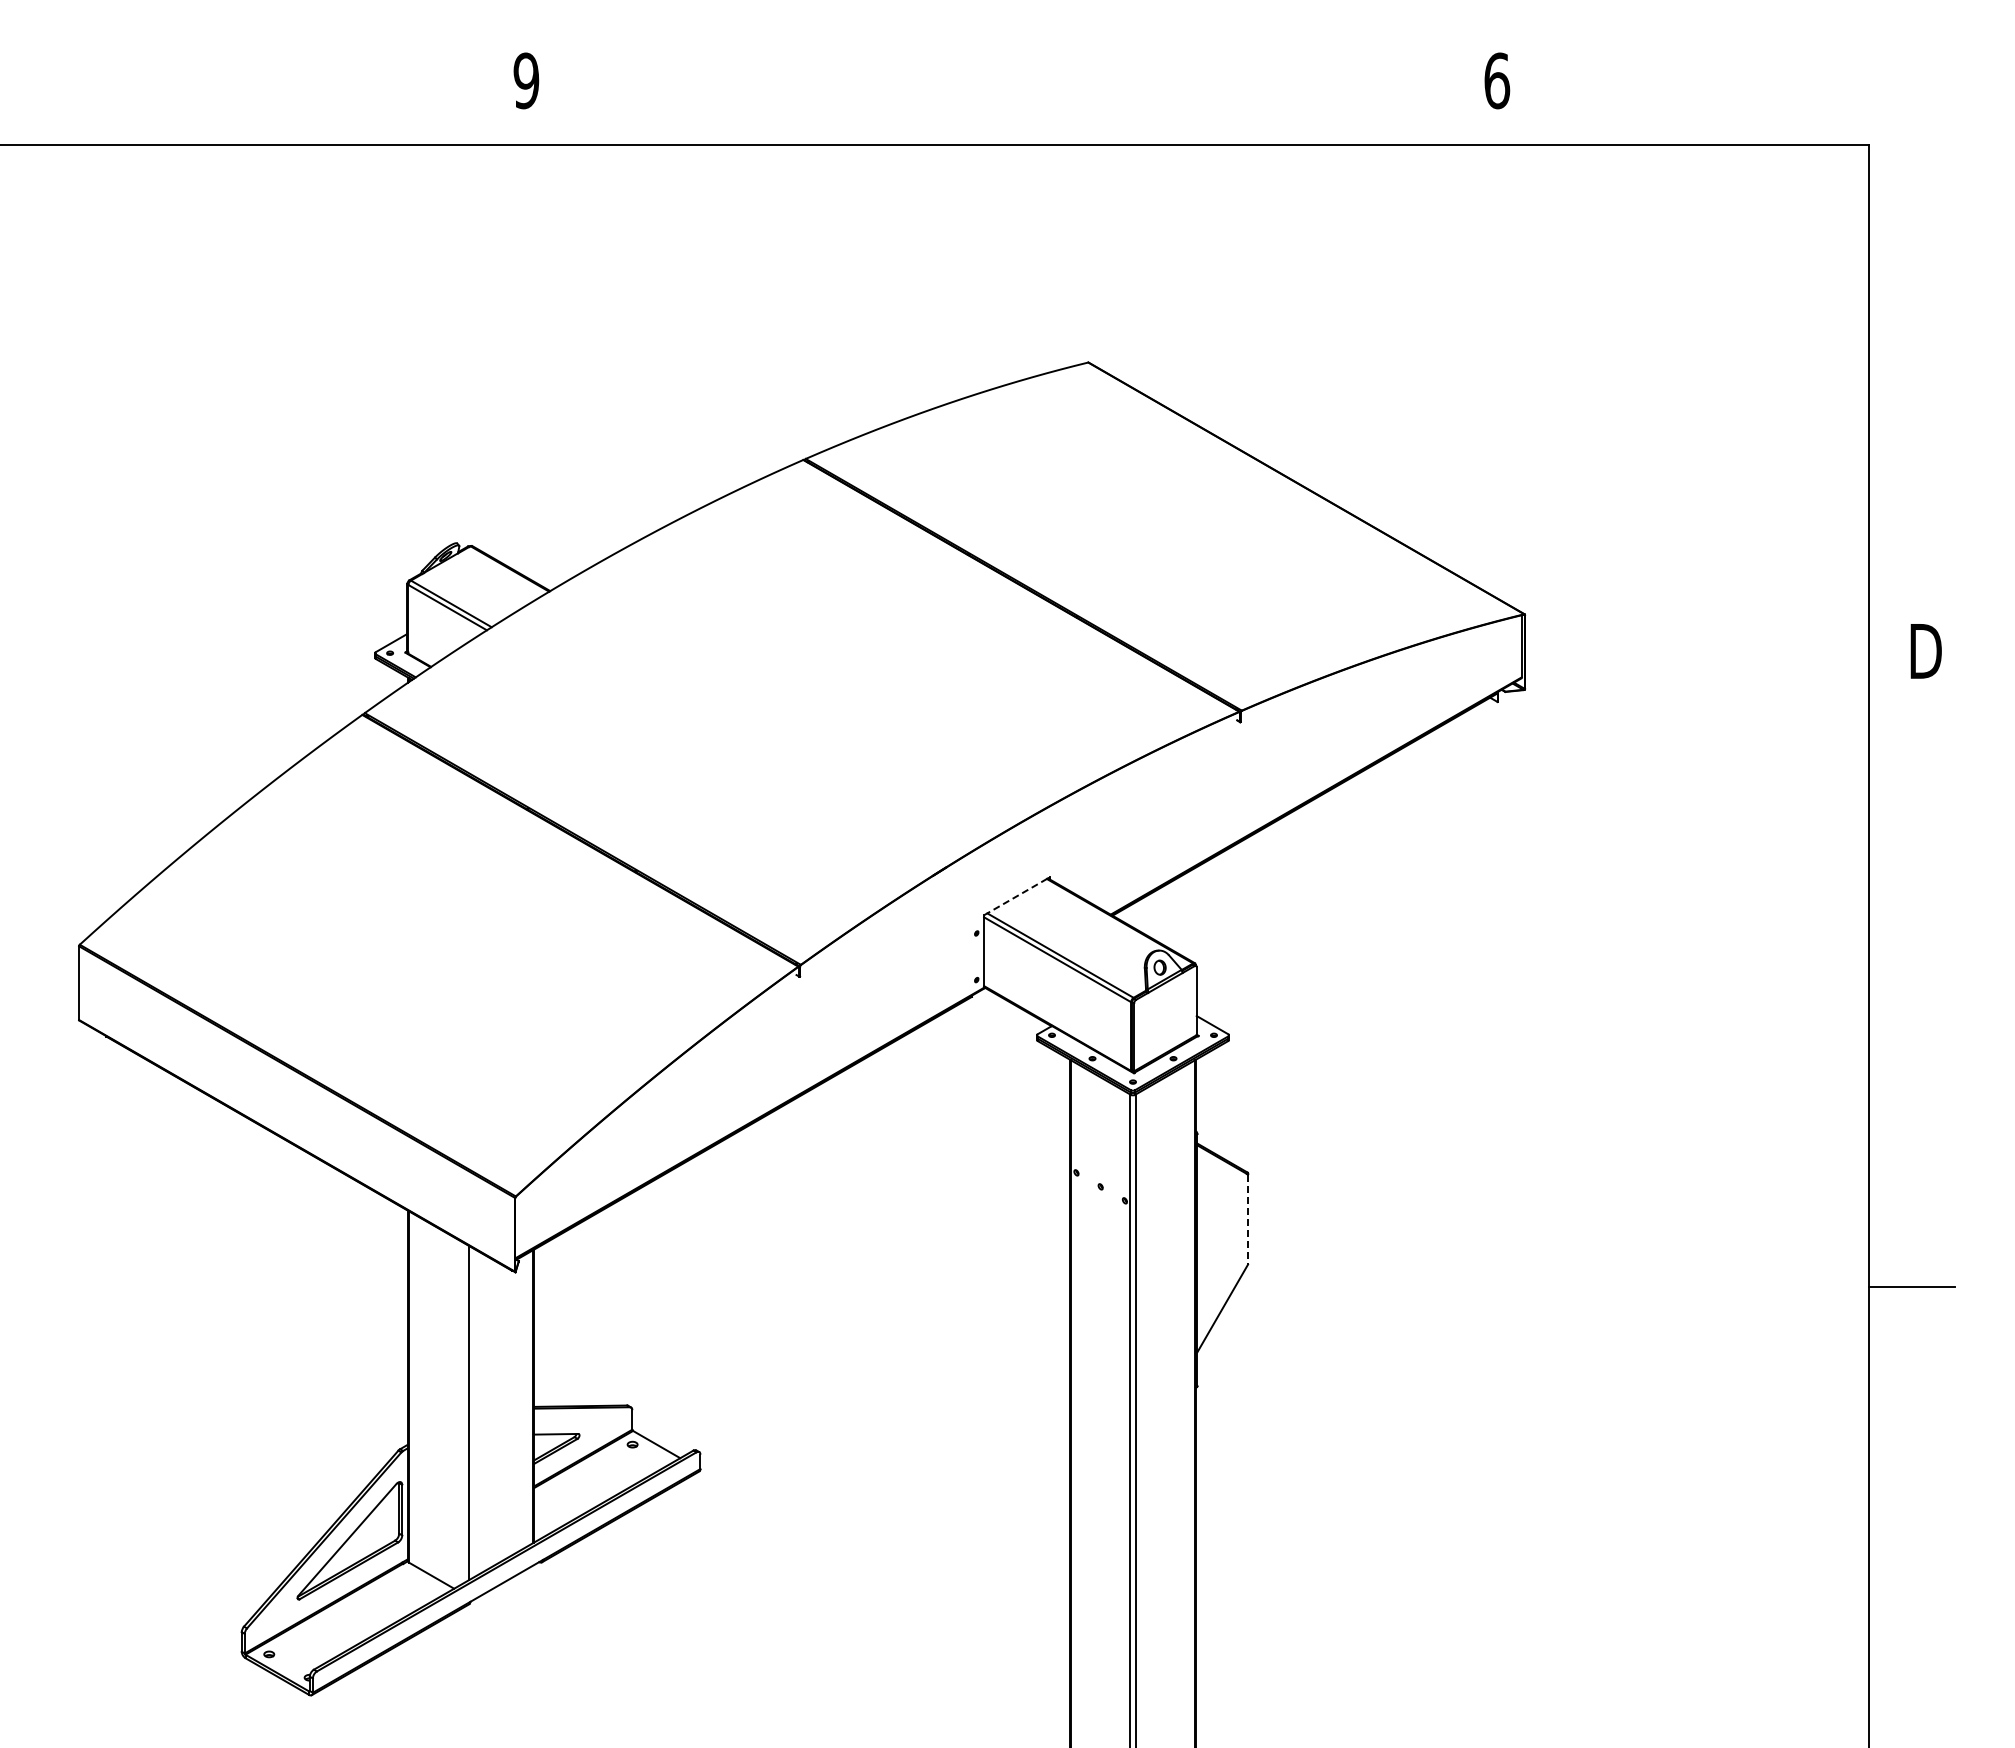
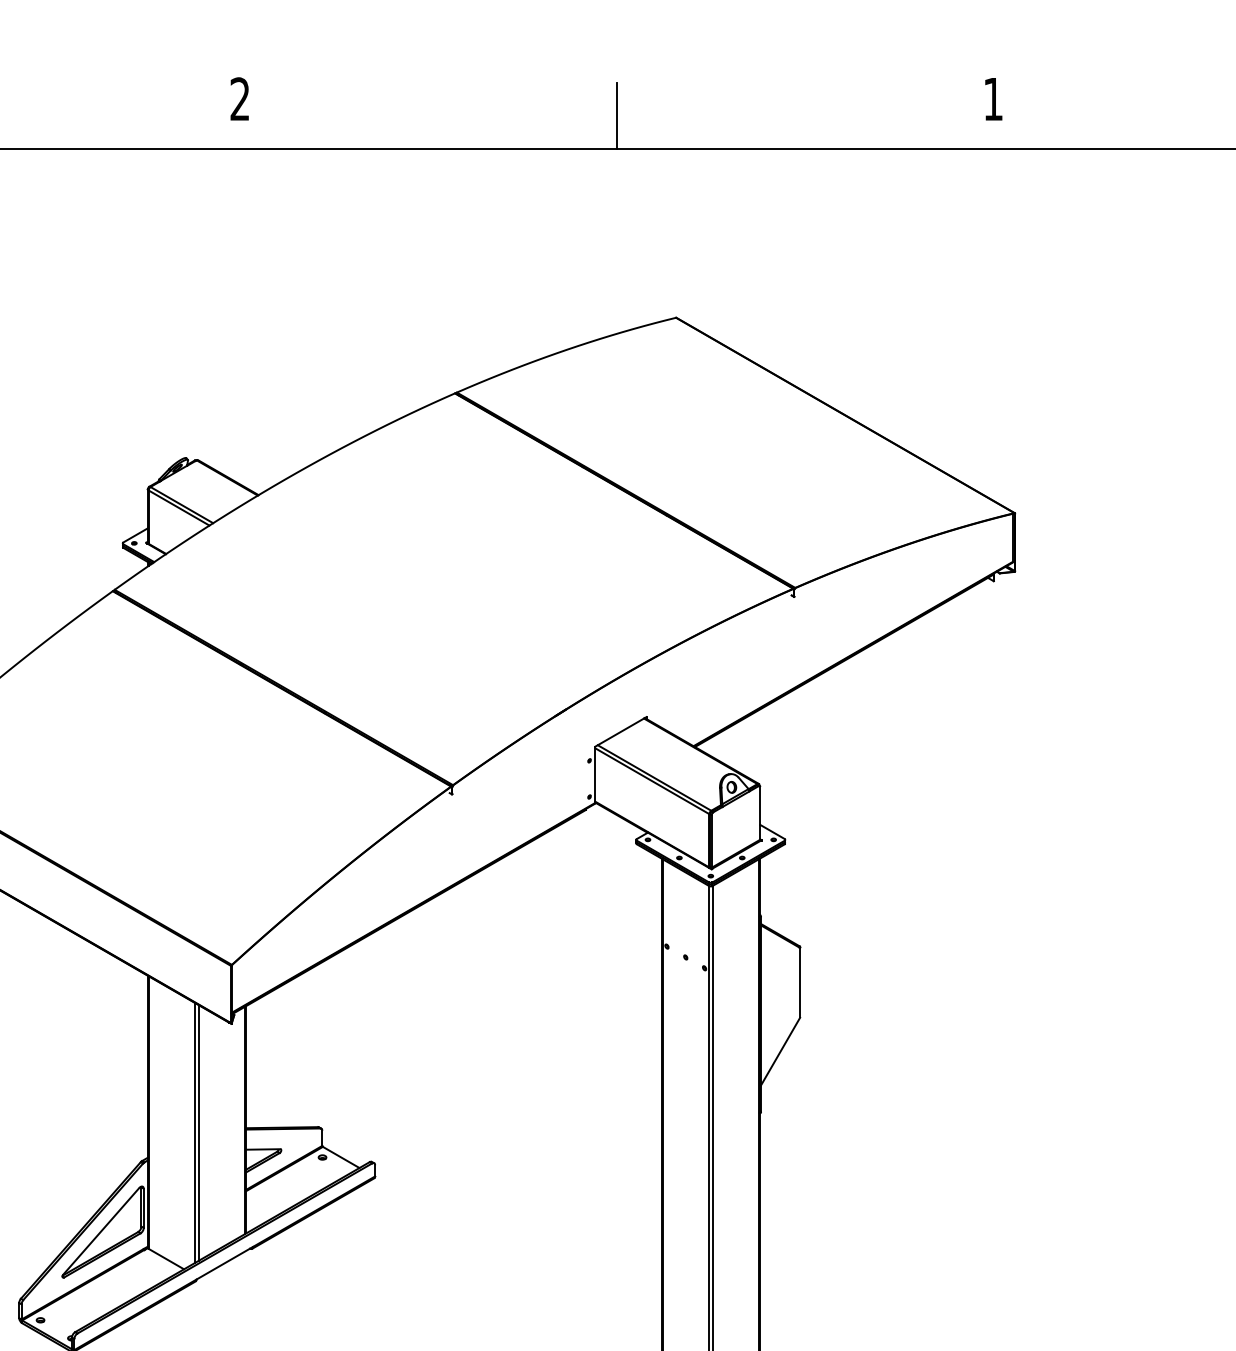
text: (526, 80) -> (240, 98), 9 -> 2
text: (1497, 80) -> (993, 98), 6 -> 1
line: (1012, 102) -> (617, 115), added
line: (1017, 895) -> (621, 731), dashed -> solid
line: (1248, 1220) -> (800, 983), dashed -> solid
line: (473, 1412) -> (199, 1132), added

